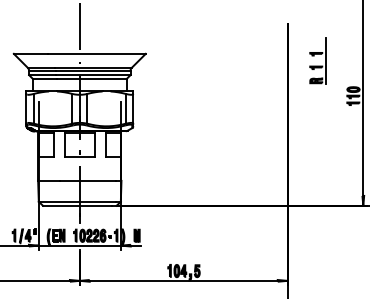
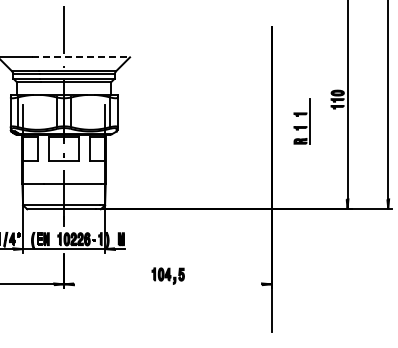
line: (97, 54) -> (81, 57), solid -> dashed
part: (317, 61) -> (301, 121), moved
line: (184, 281) -> (168, 284), removed

